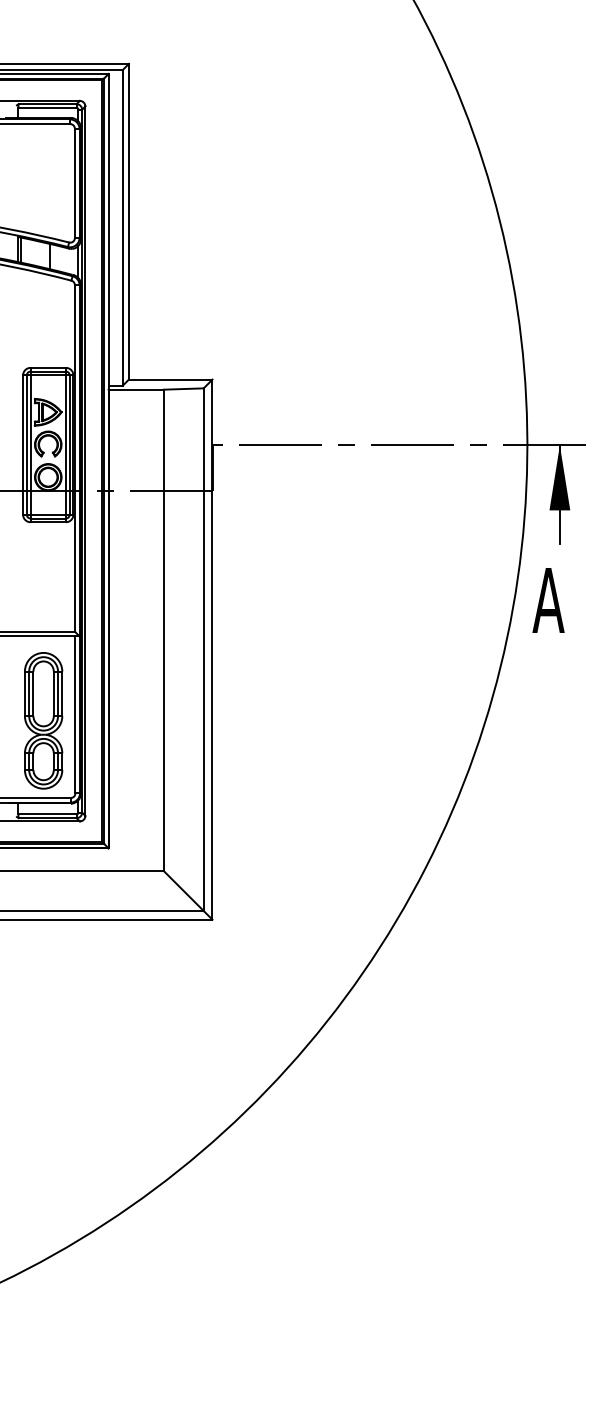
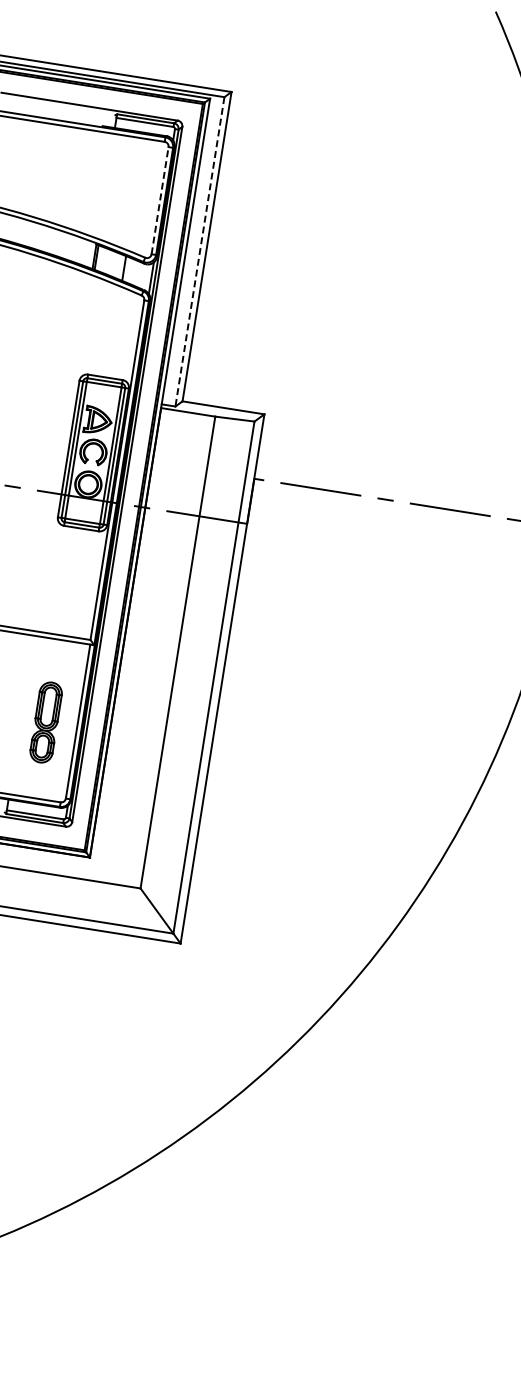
line: (74, 183) -> (159, 200), solid -> dashed
line: (122, 228) -> (199, 252), solid -> dashed
part: (43, 720) -> (45, 722), size x0.6

